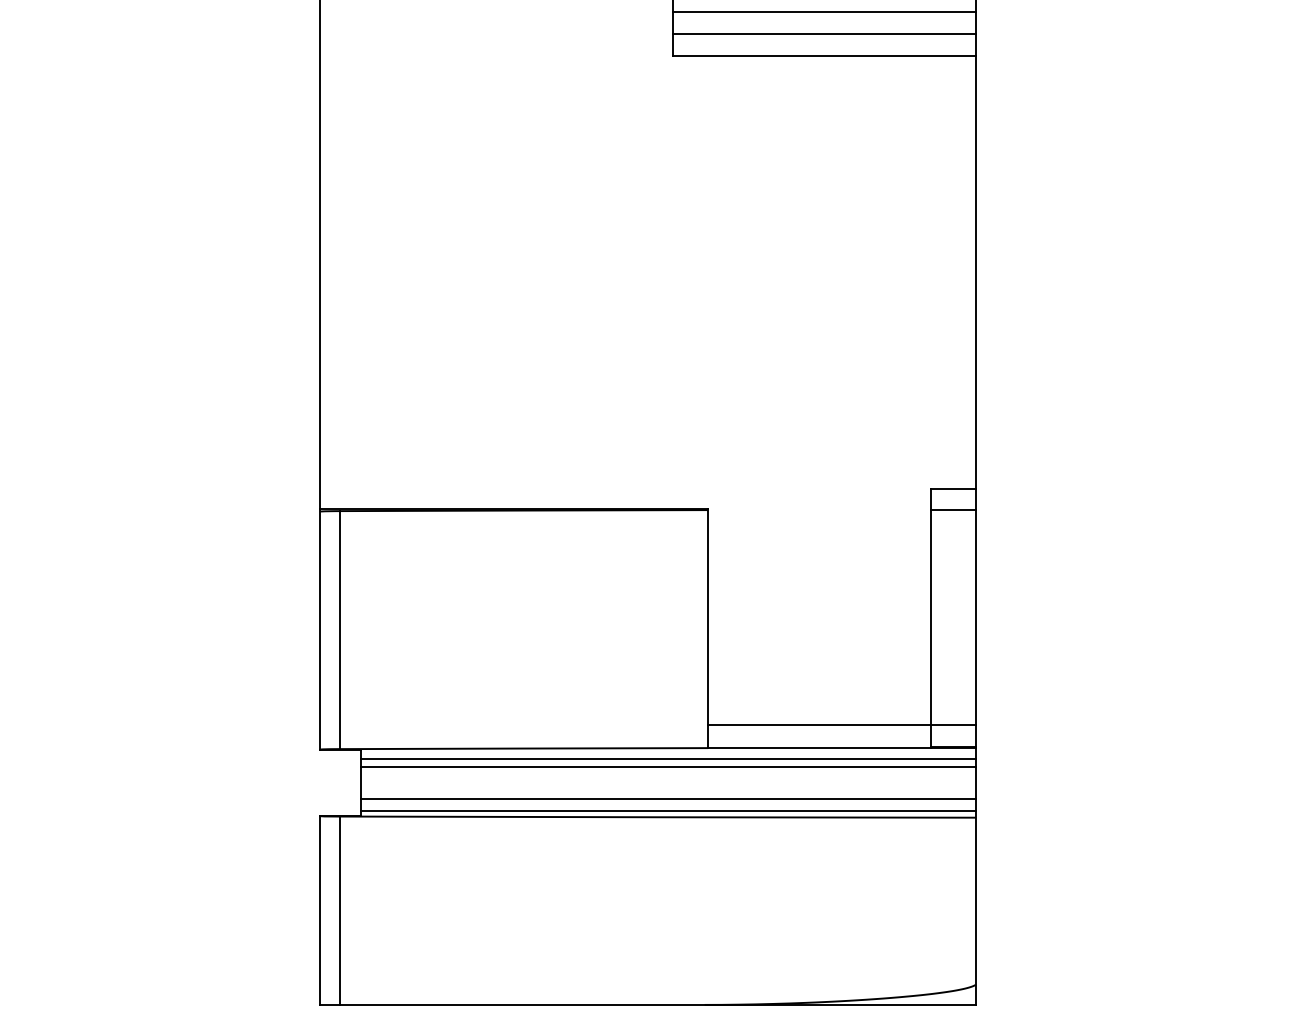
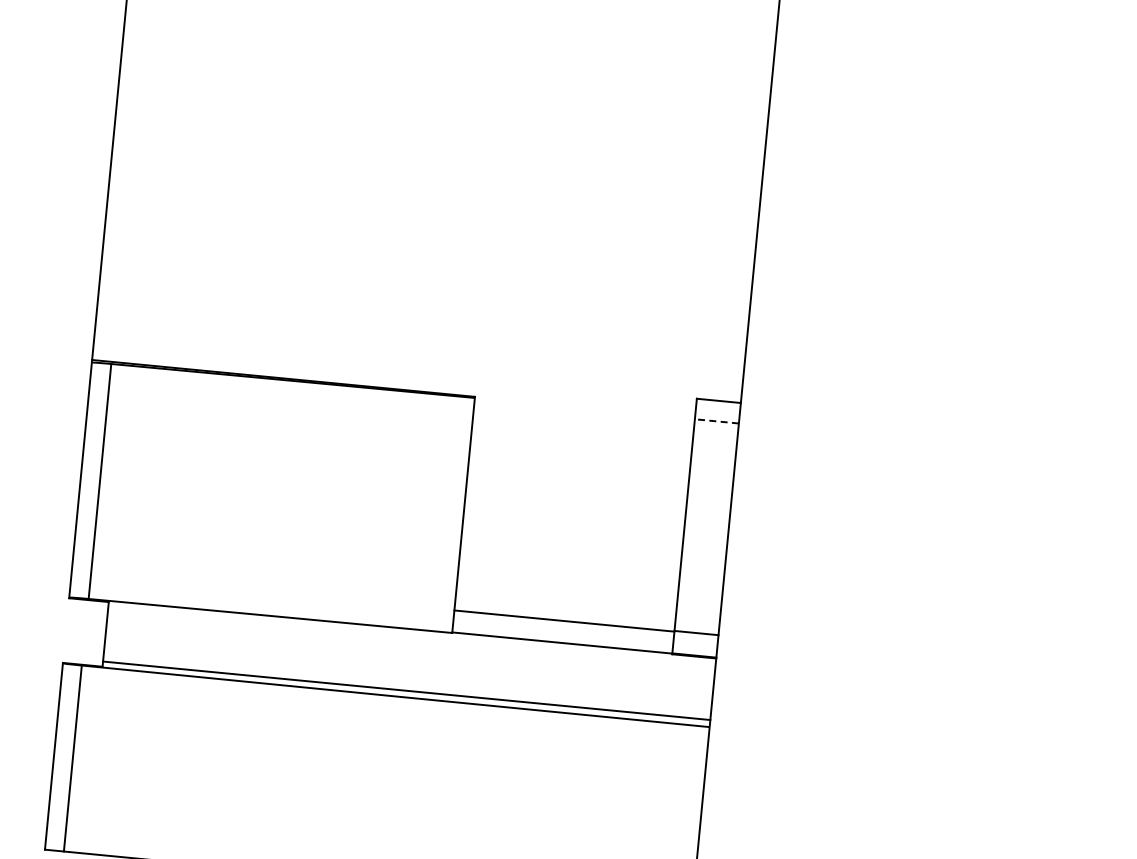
line: (952, 510) -> (716, 421), solid -> dashed
line: (667, 759) -> (411, 640), removed
line: (667, 767) -> (410, 648), removed
line: (667, 798) -> (407, 678), removed

